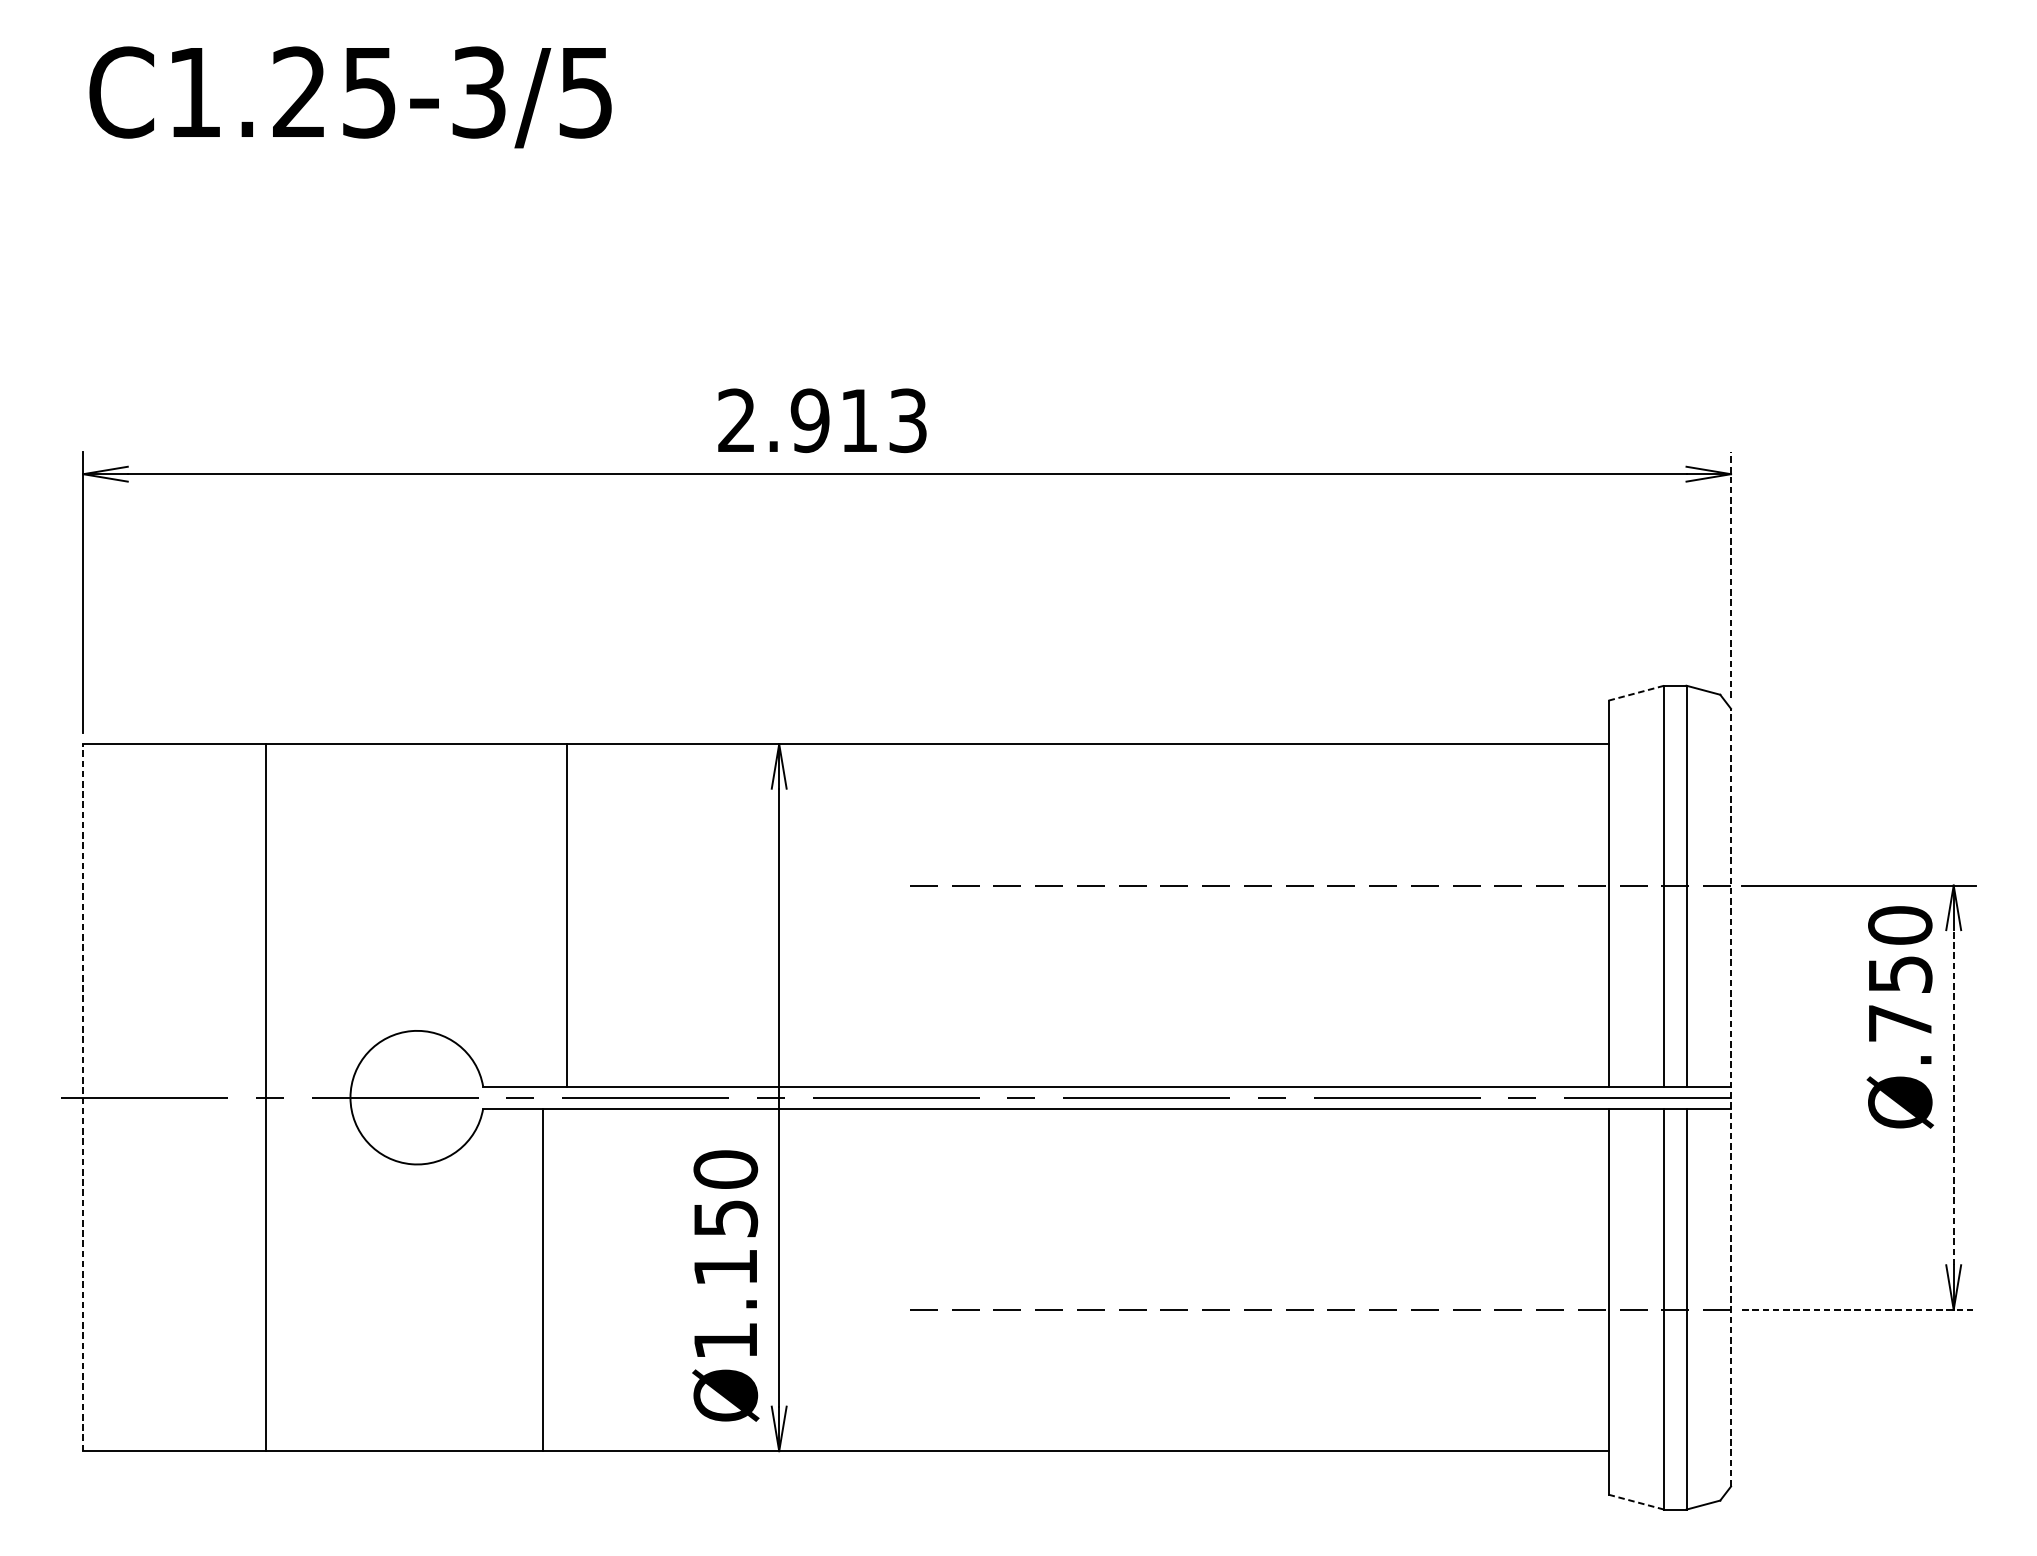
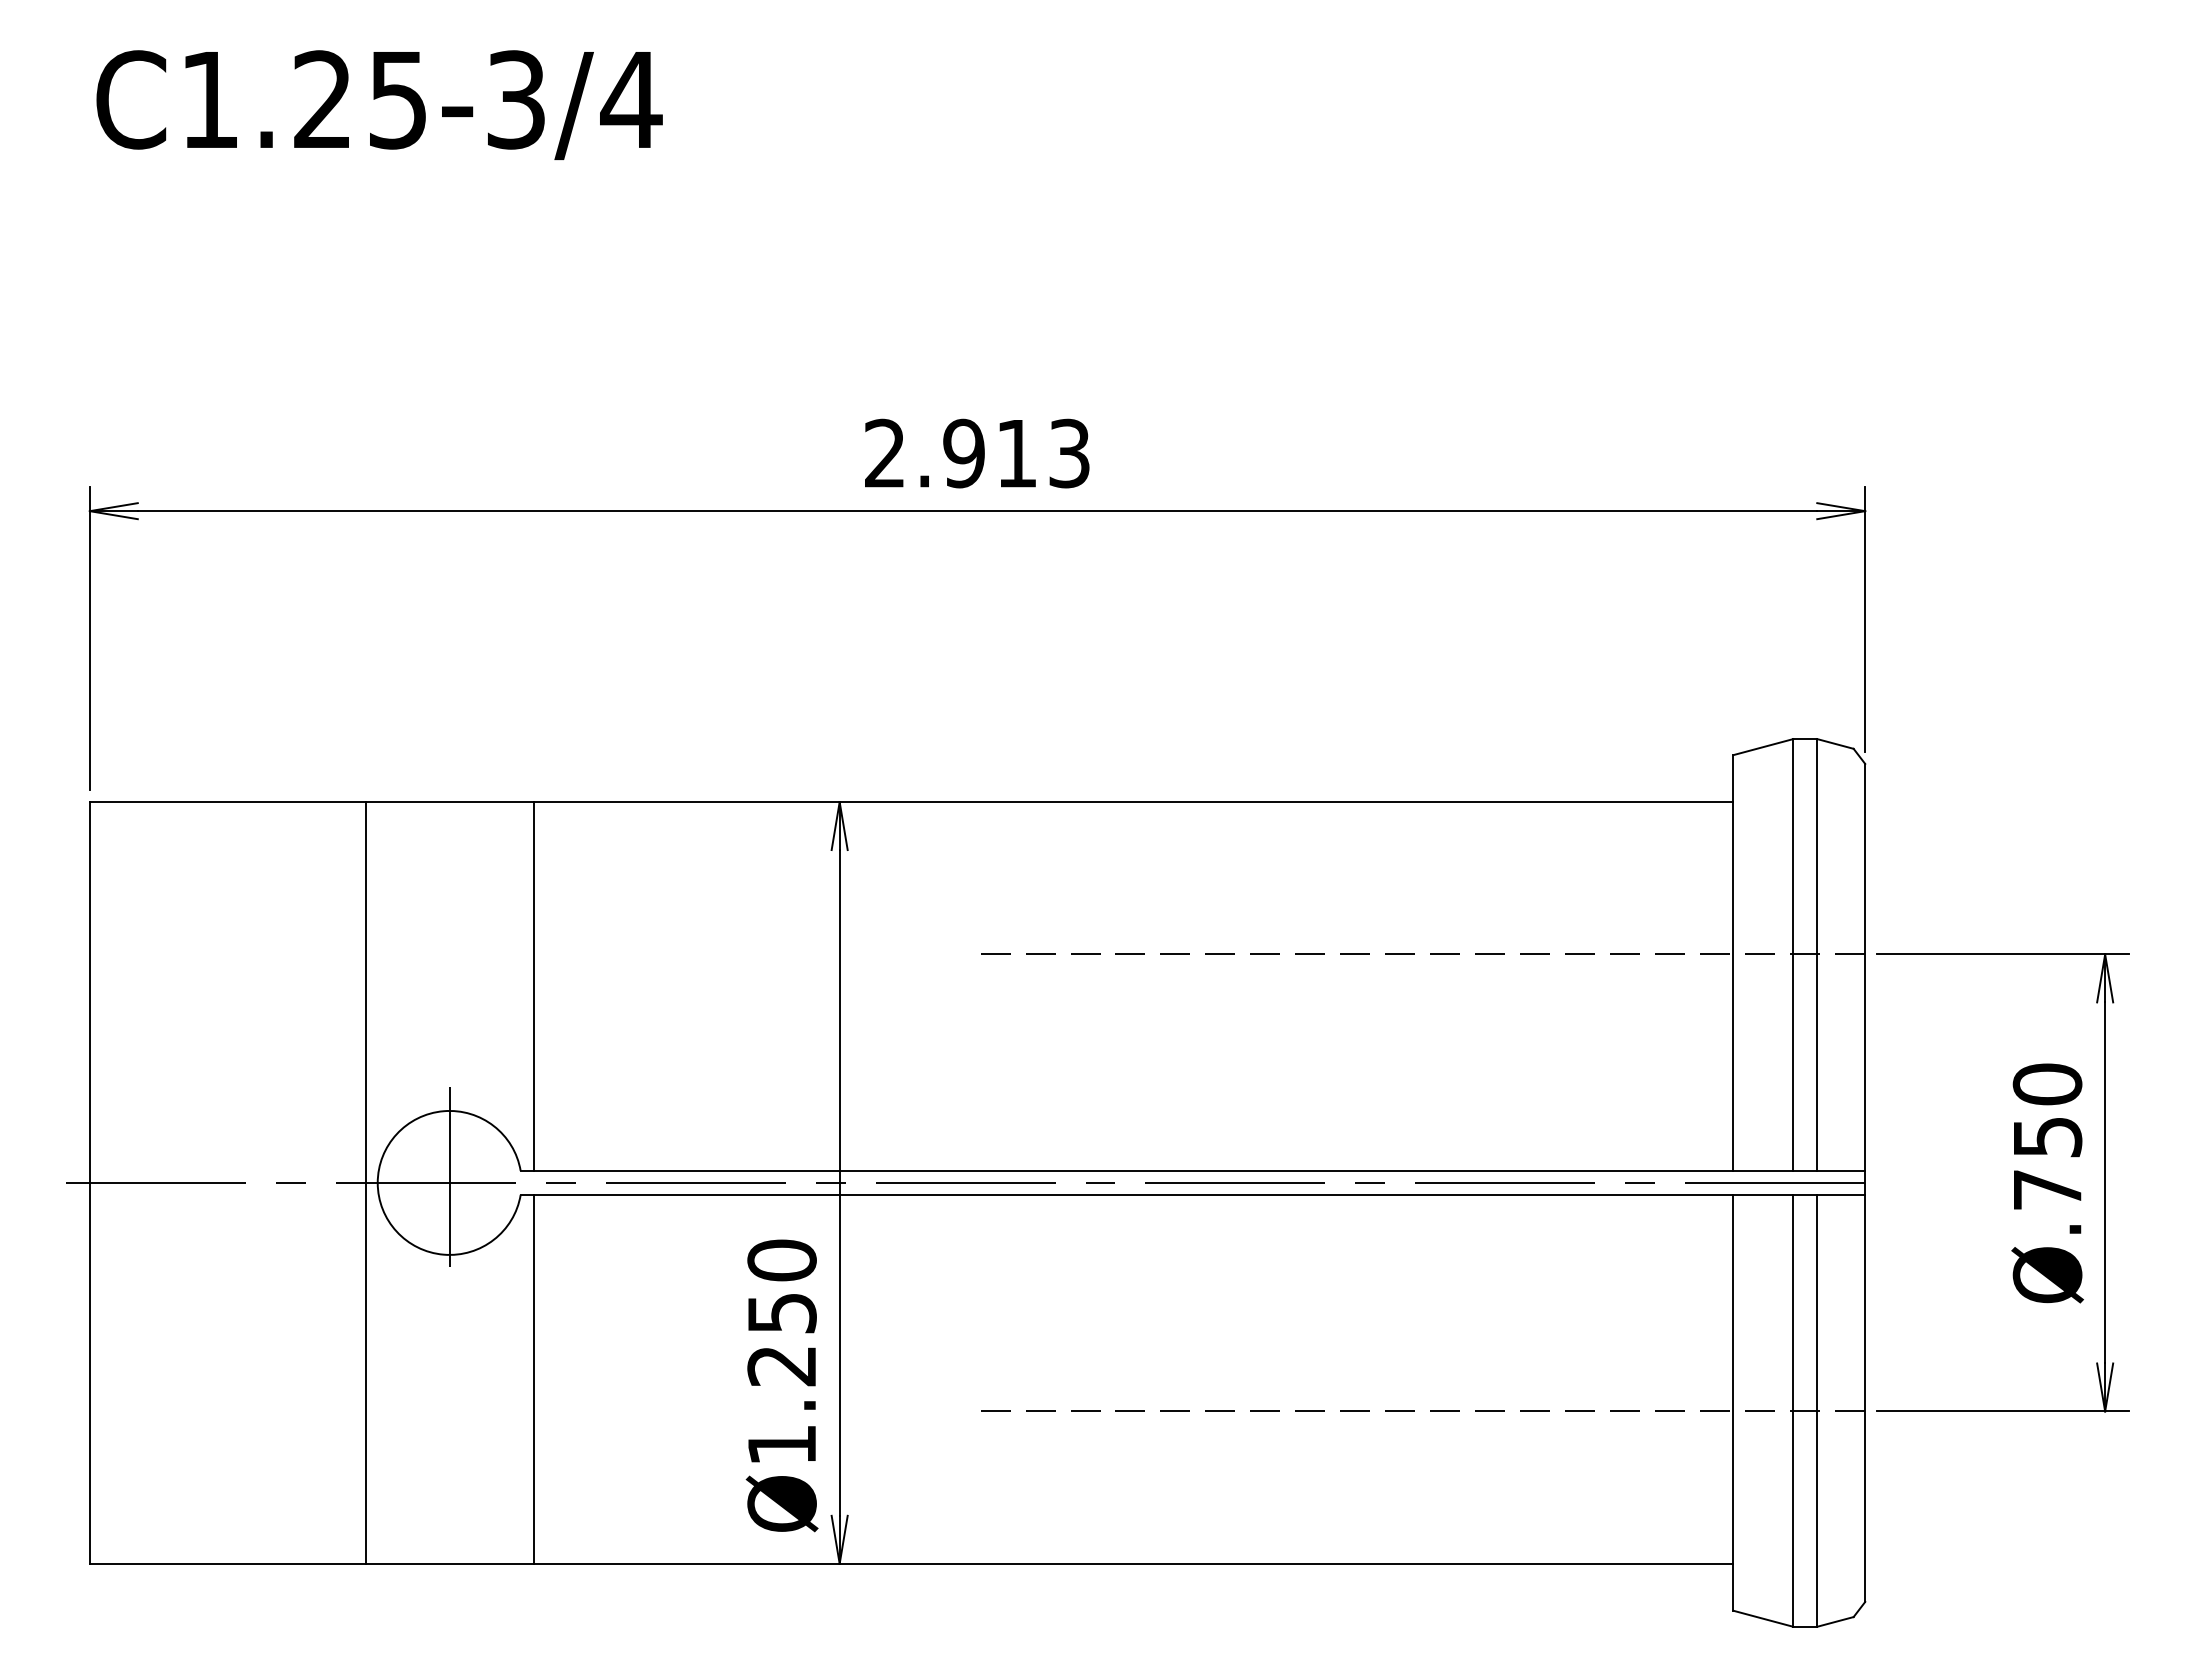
text: (586, 93) -> (631, 100), C1.25-3/5 -> C1.25-3/4
text: (822, 420) -> (977, 453), moved
line: (1731, 574) -> (1865, 619), dashed -> solid
line: (1636, 693) -> (1763, 747), dashed -> solid
line: (566, 915) -> (533, 986), moved
text: (1900, 1017) -> (2047, 1183), moved
line: (82, 1097) -> (89, 1182), dashed -> solid
line: (265, 1097) -> (365, 1182), moved
line: (417, 1097) -> (449, 1182), added
line: (1731, 1097) -> (1865, 1182), dashed -> solid
line: (1954, 1097) -> (2105, 1182), dashed -> solid
text: (725, 1268) -> (781, 1366), 1.150 -> 1.250
line: (543, 1279) -> (533, 1378), moved
line: (1859, 1309) -> (2003, 1411), dashed -> solid
line: (1636, 1501) -> (1763, 1618), dashed -> solid

